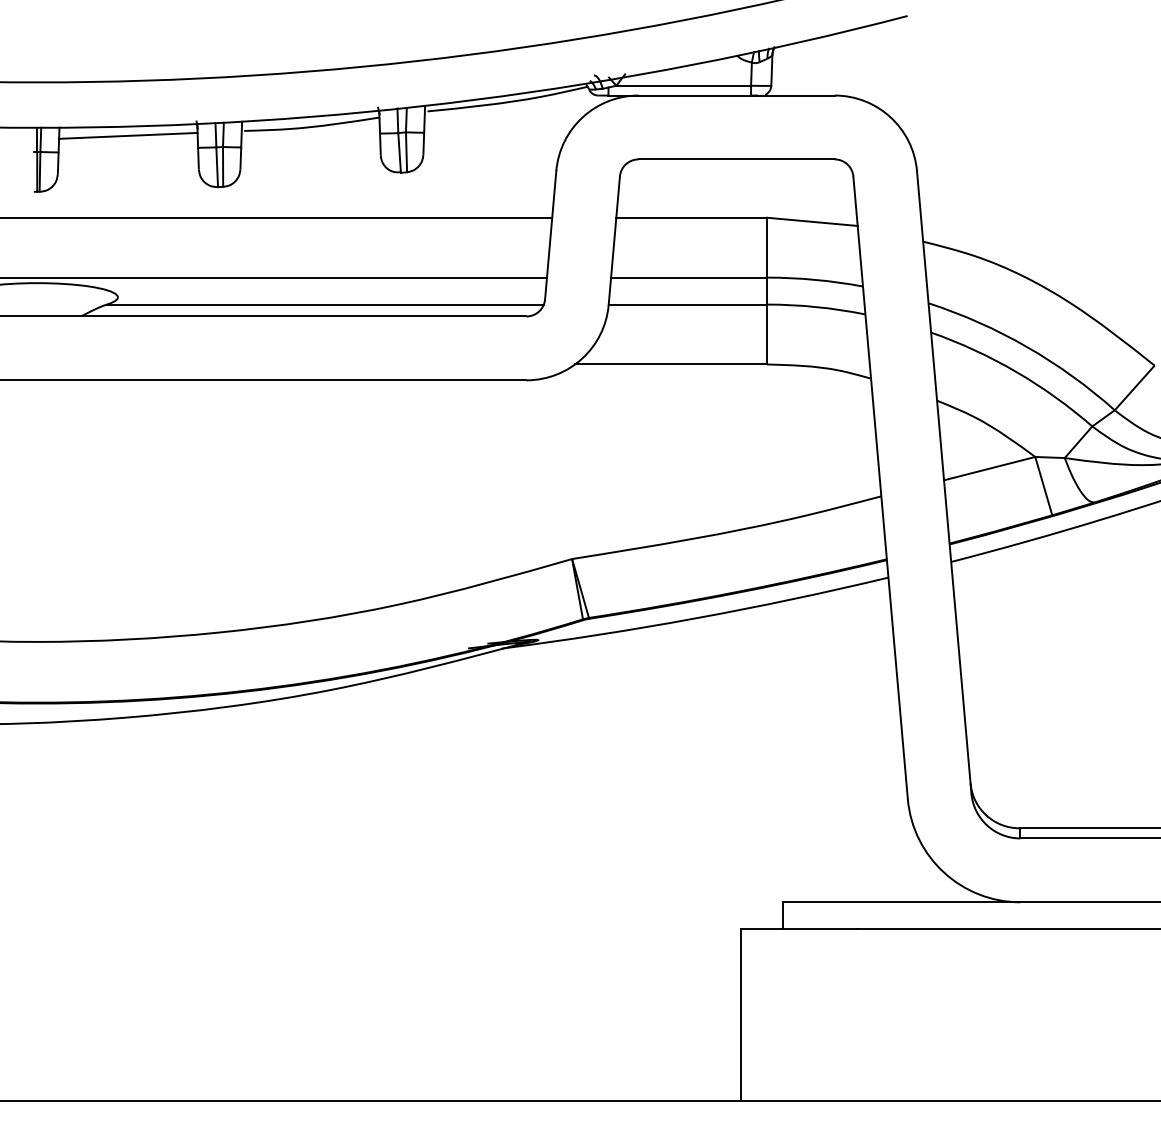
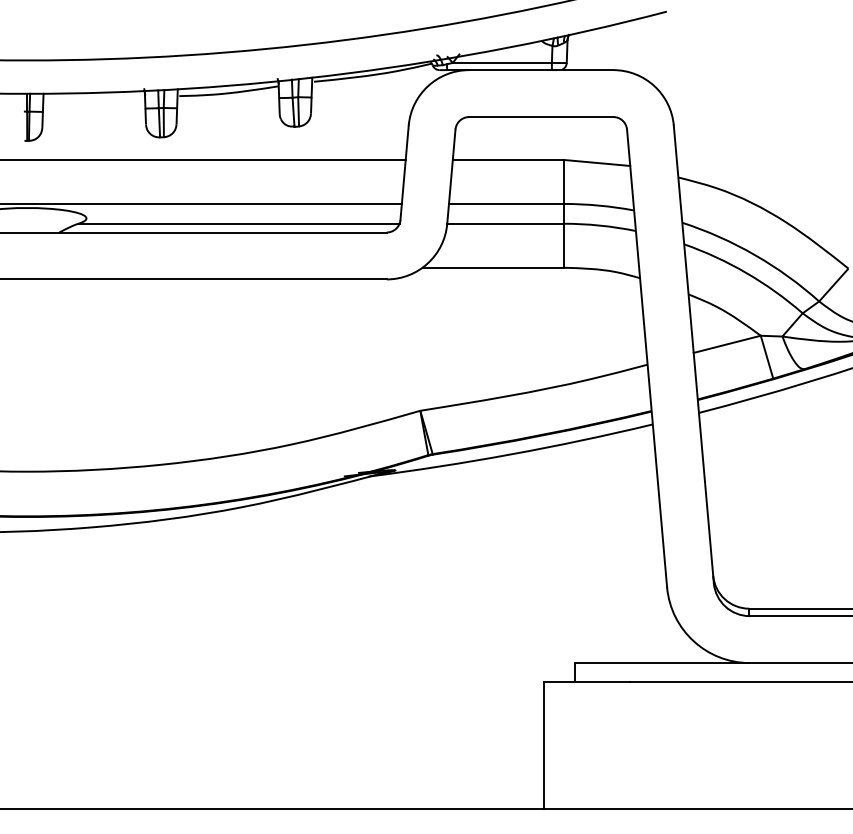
line: (128, 135) -> (94, 99), removed

